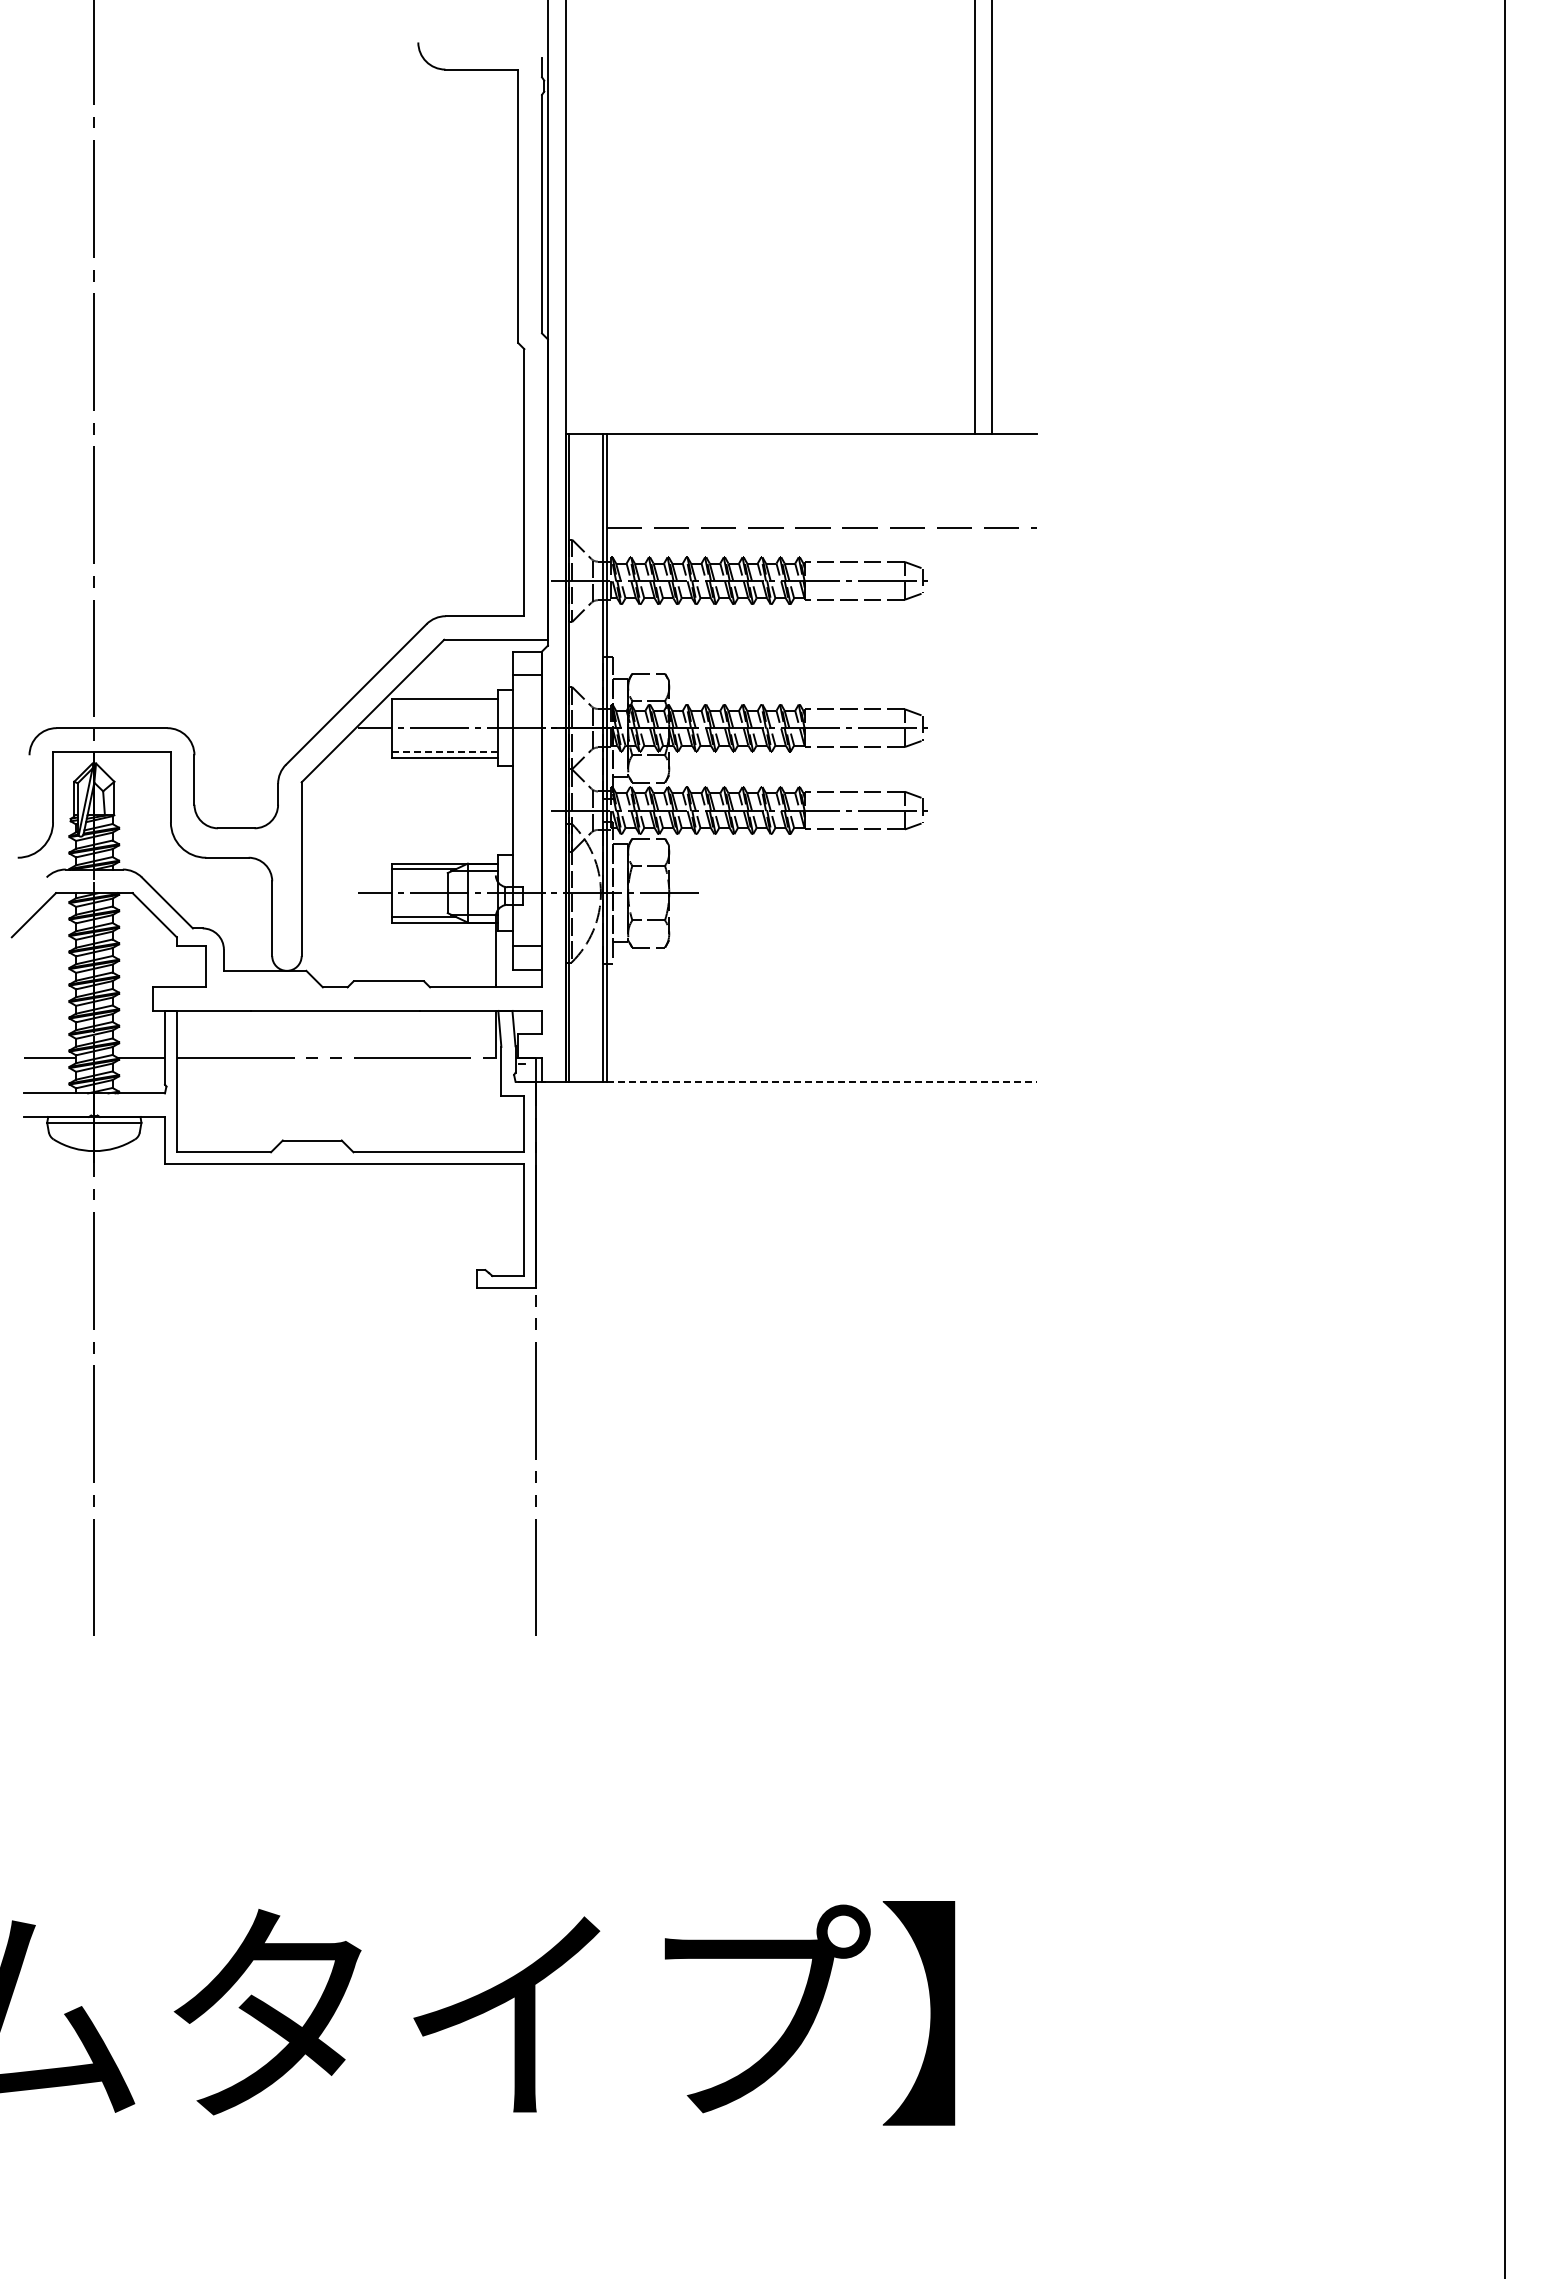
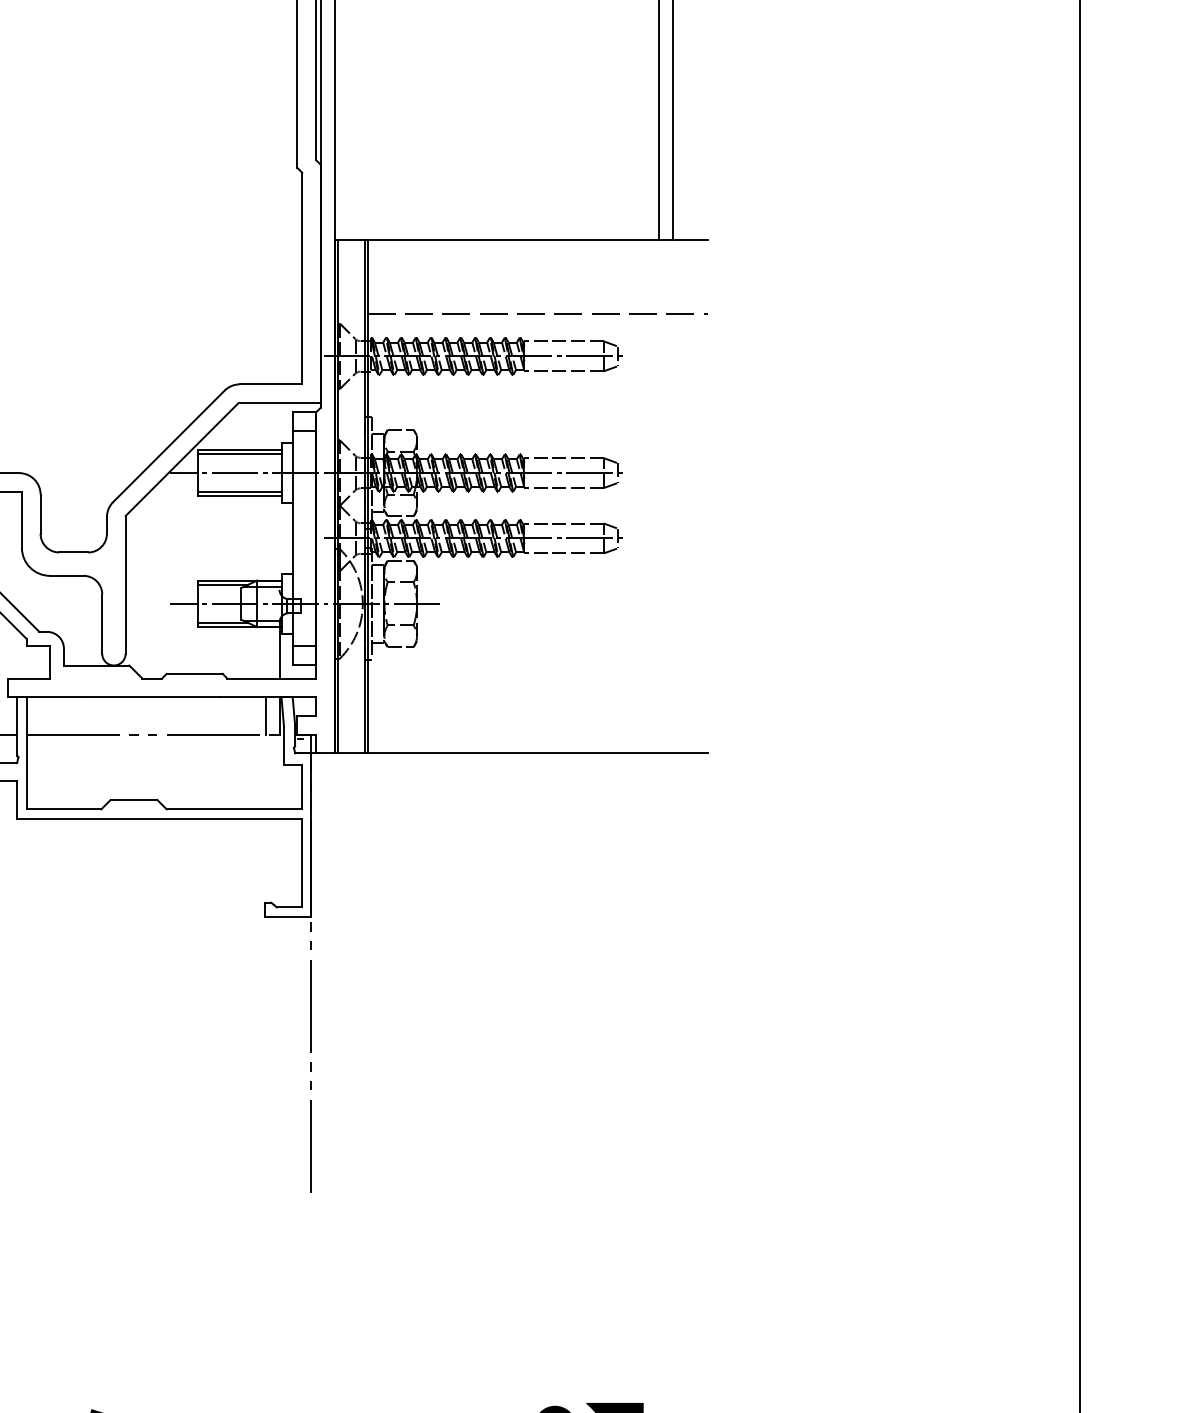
line: (445, 704) -> (239, 454), added
line: (445, 751) -> (239, 491), dashed -> solid
line: (478, 1034) -> (265, 715), added
line: (822, 1081) -> (538, 753), dashed -> solid

